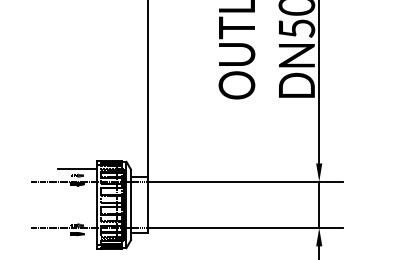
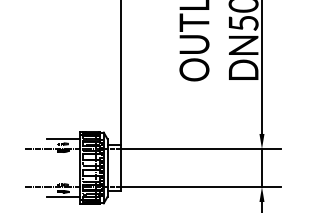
line: (77, 240) -> (63, 197), added

